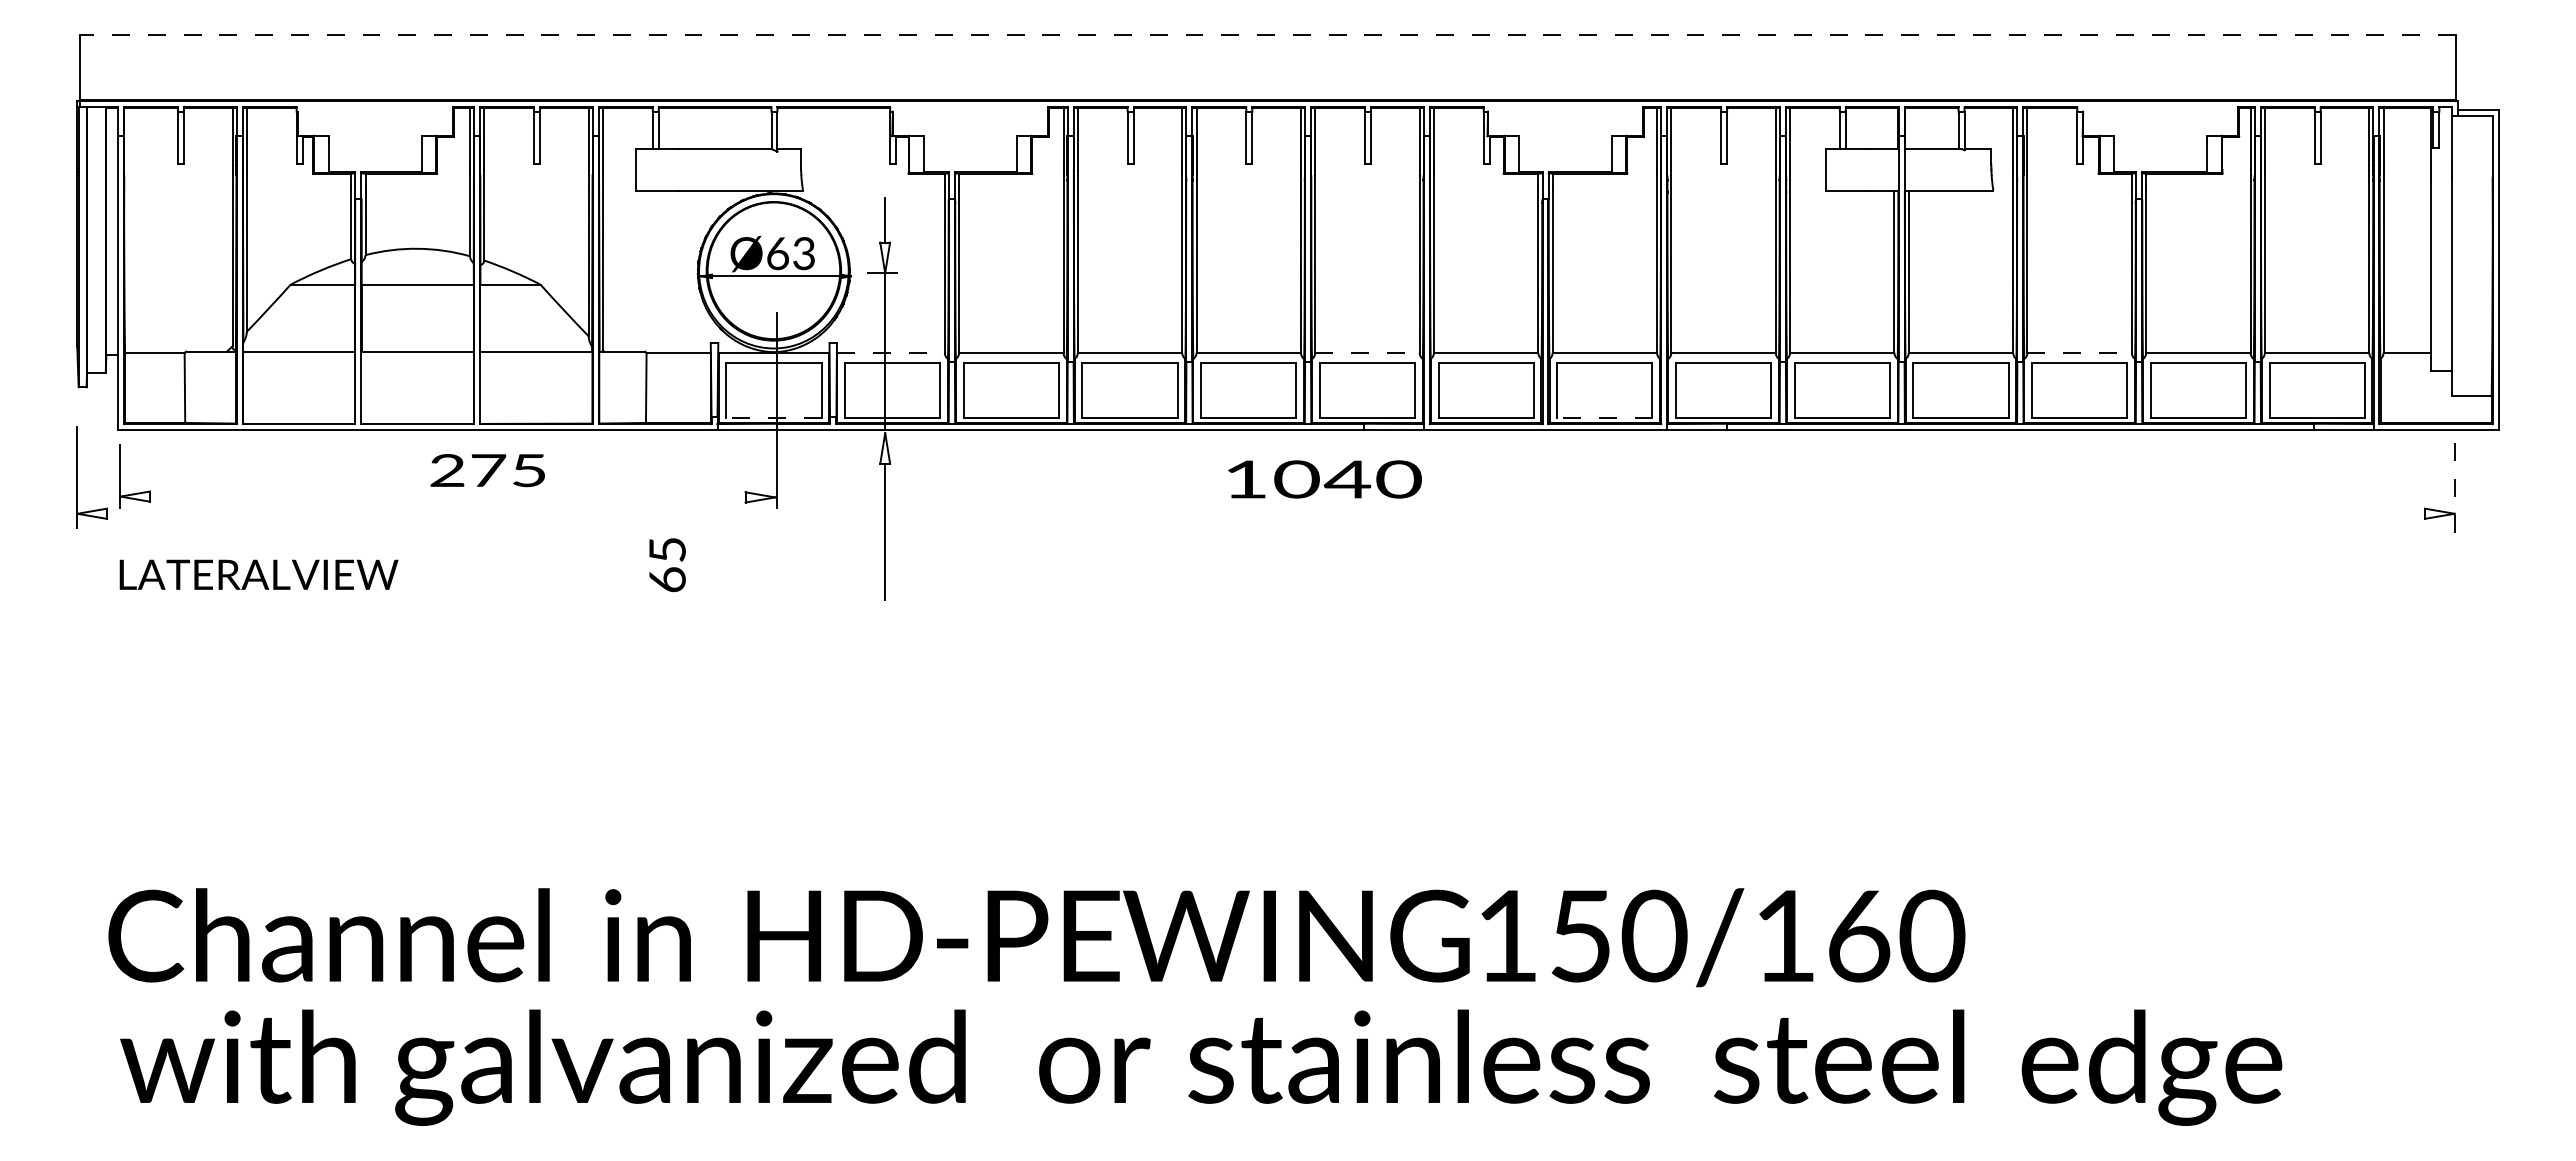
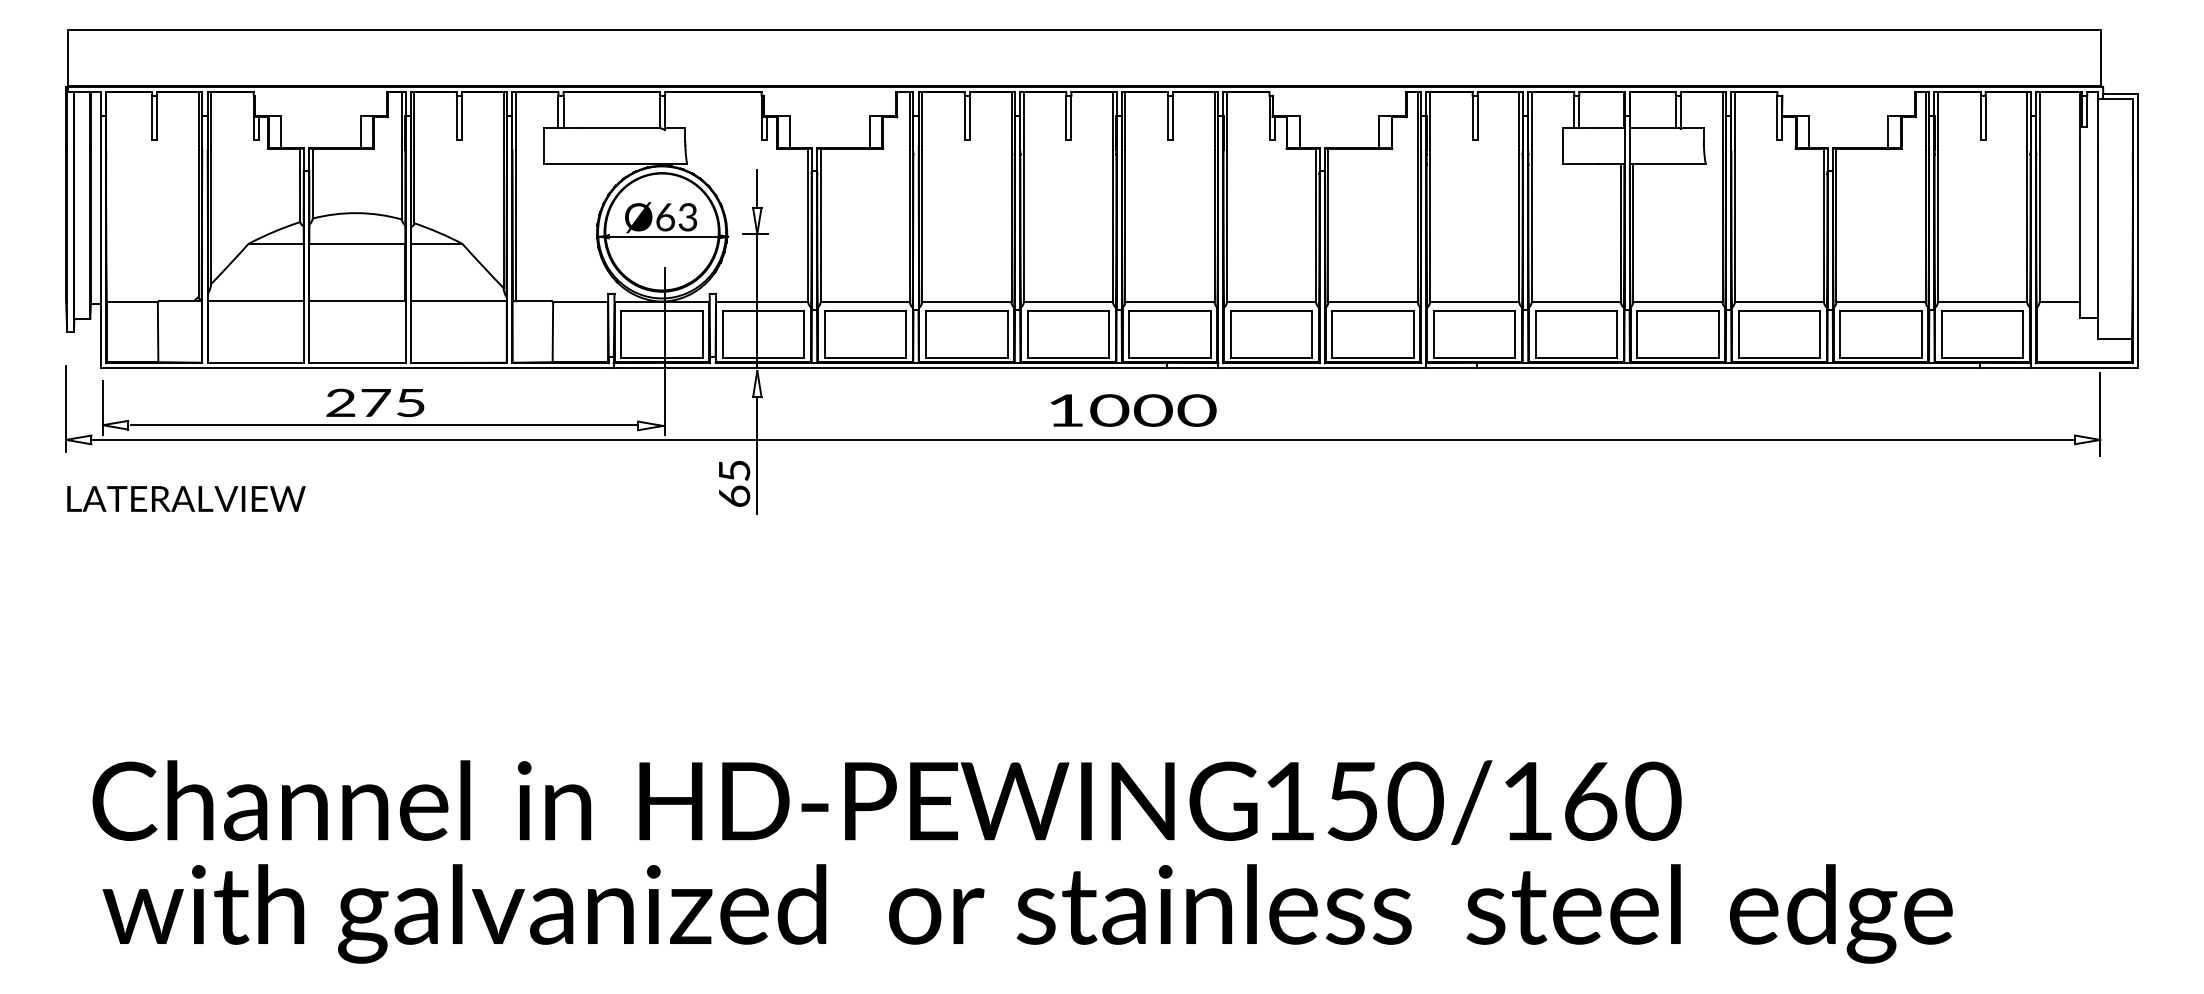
line: (1267, 34) -> (1084, 29), dashed -> solid
line: (891, 352) -> (762, 301), dashed -> solid
line: (1367, 352) -> (1170, 301), dashed -> solid
line: (2080, 352) -> (1780, 301), dashed -> solid
line: (773, 417) -> (661, 357), dashed -> solid
line: (1604, 417) -> (1372, 357), dashed -> solid
text: (487, 470) -> (375, 402), moved
text: (1347, 479) -> (1152, 410), 1040 -> 1000
line: (2454, 483) -> (2100, 413), dashed -> solid
line: (448, 496) -> (383, 425), added
line: (1266, 513) -> (1083, 439), added
text: (667, 565) -> (734, 484), moved
text: (258, 574) -> (185, 498), moved

